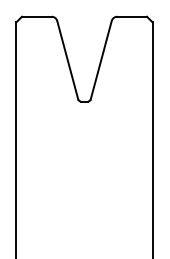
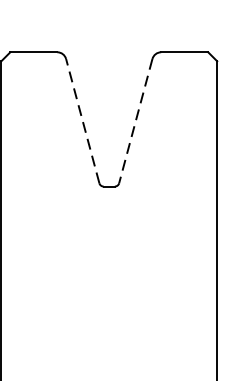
line: (67, 60) -> (82, 121), solid -> dashed
line: (101, 60) -> (136, 121), solid -> dashed

